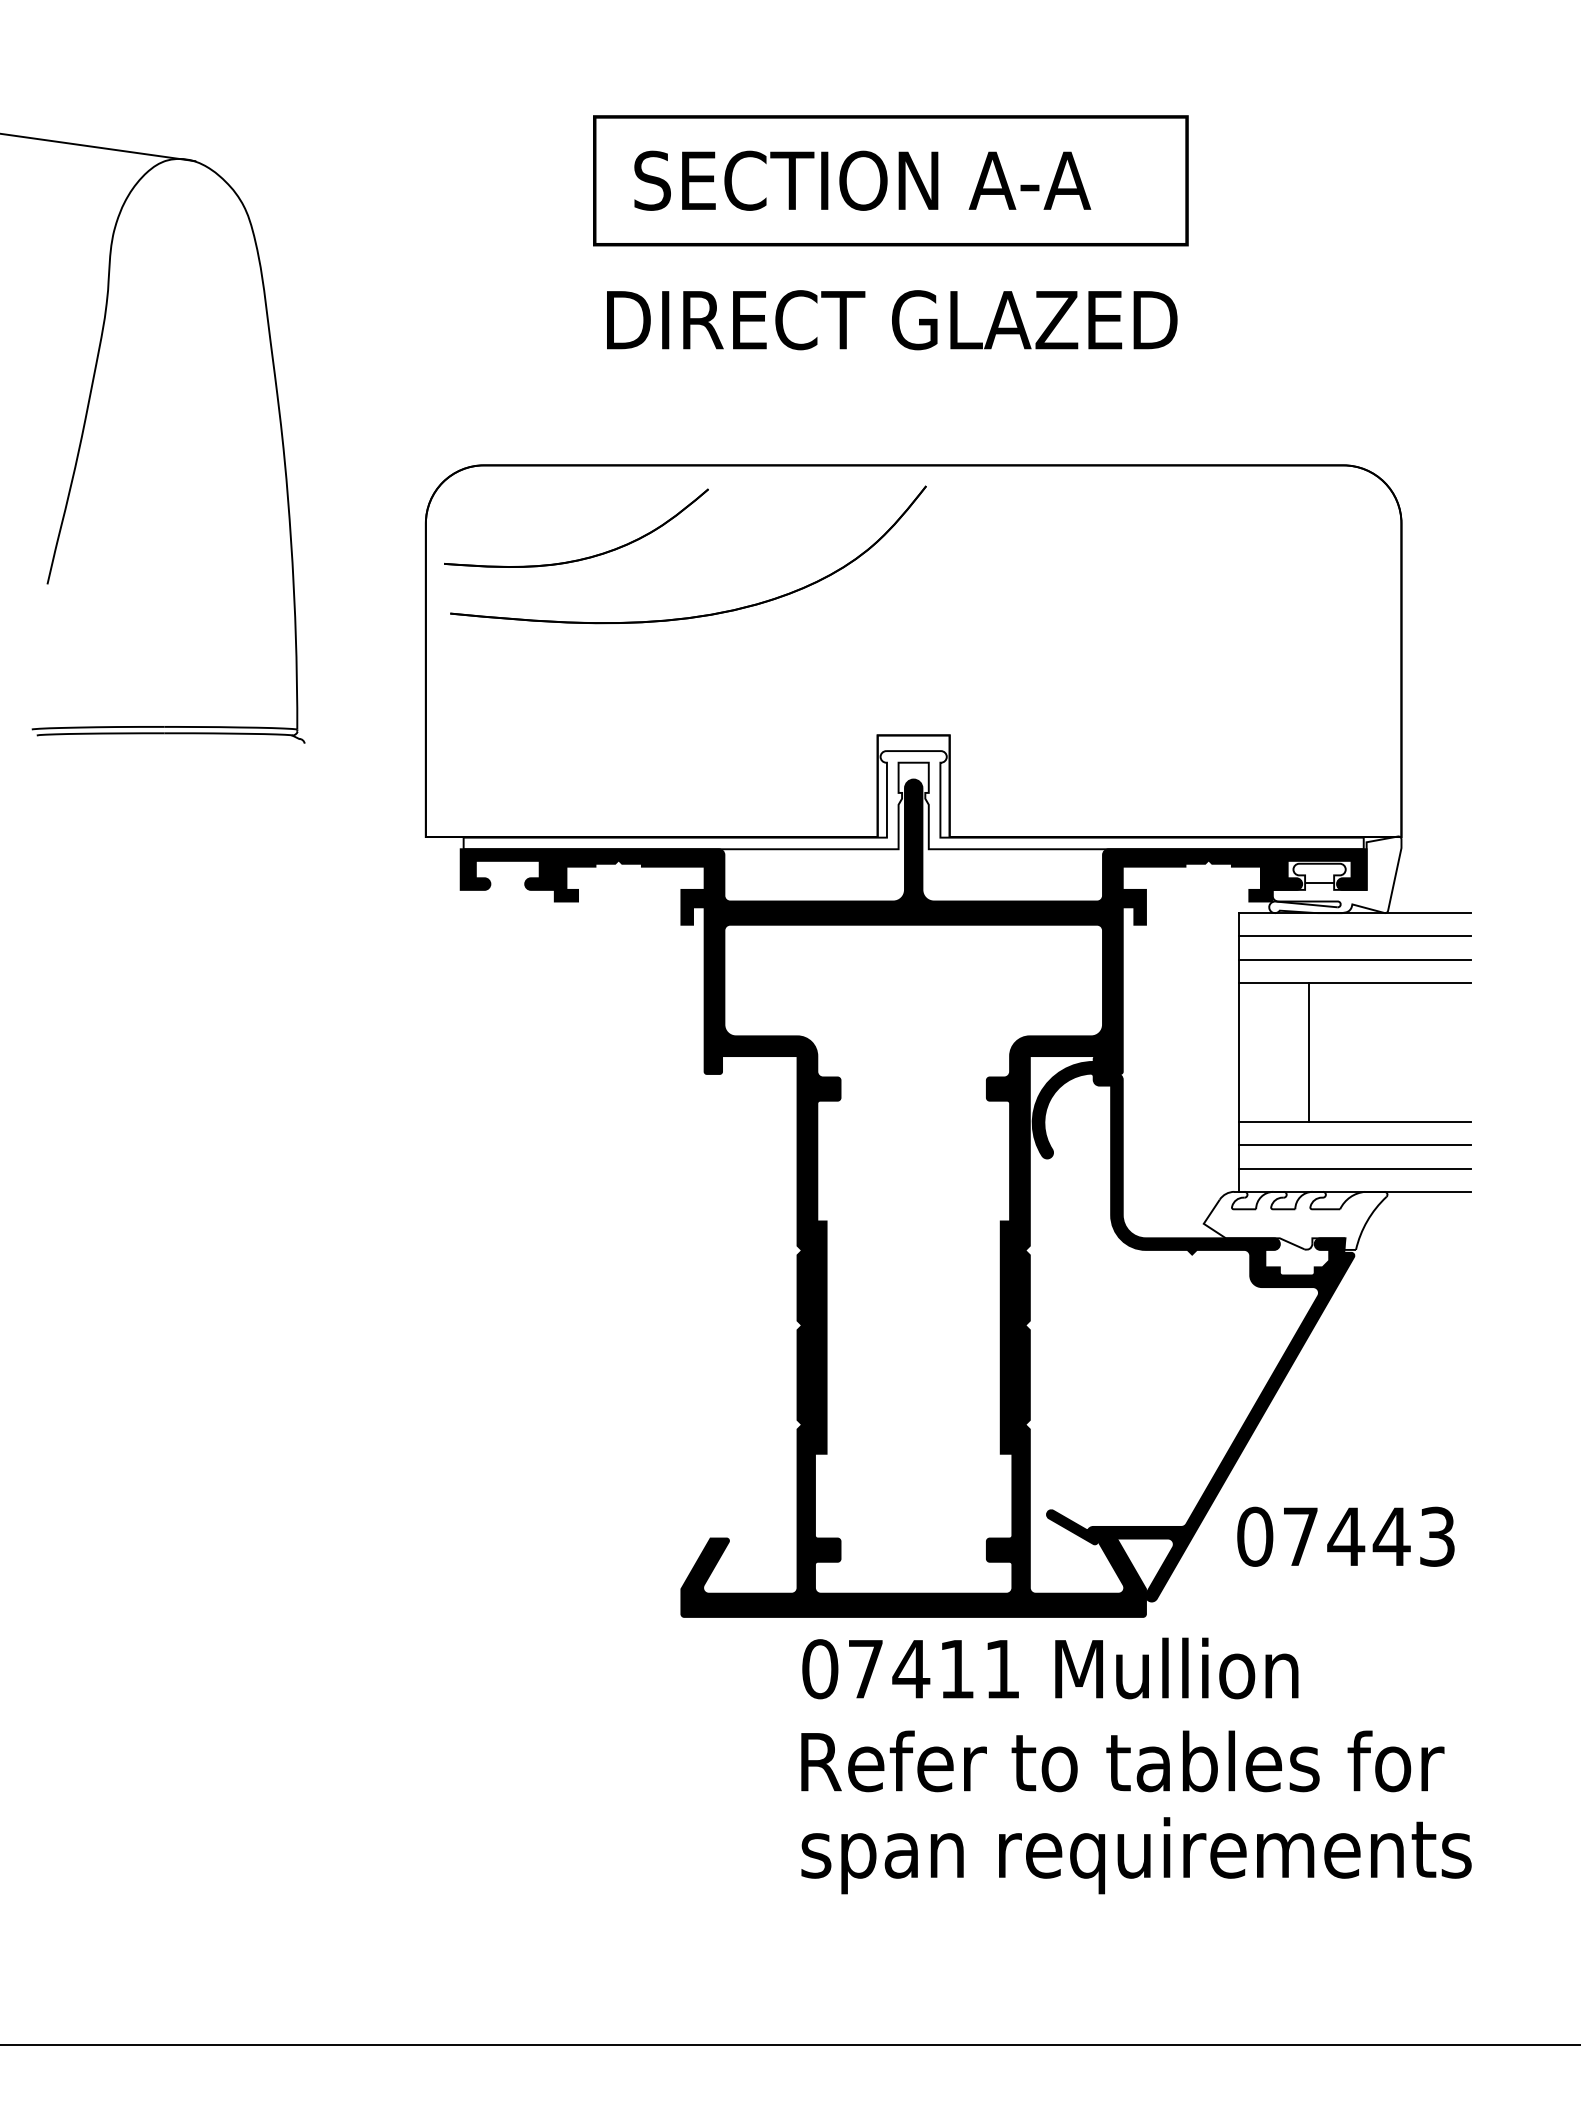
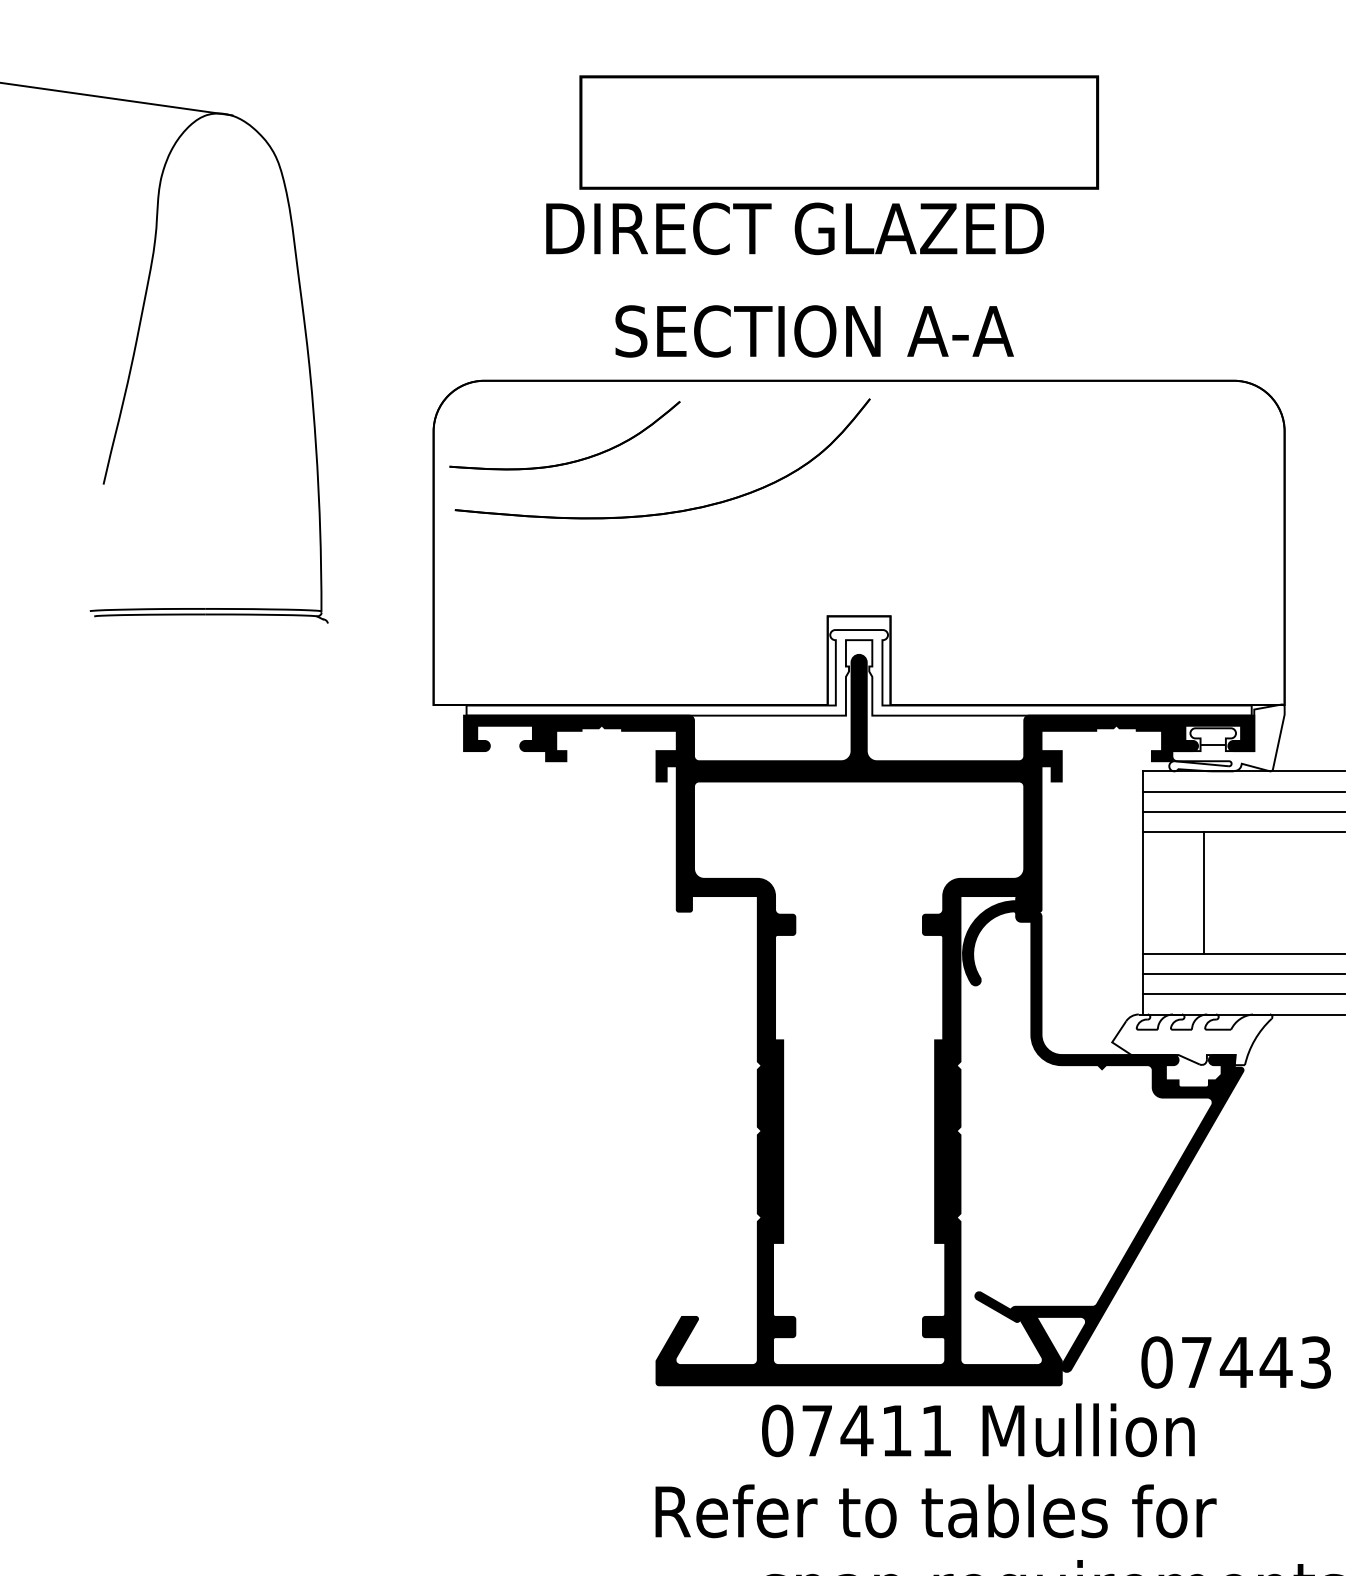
text: (862, 180) -> (814, 331), moved
text: (892, 320) -> (795, 229), moved
text: (1345, 1536) -> (1235, 1362), moved
text: (1122, 1761) -> (935, 1511), moved

